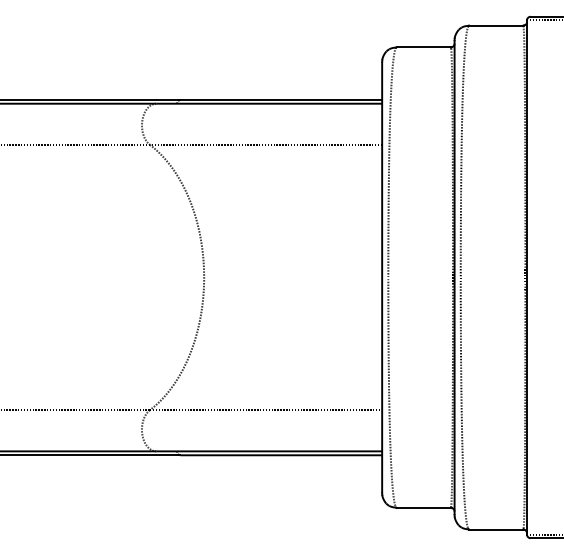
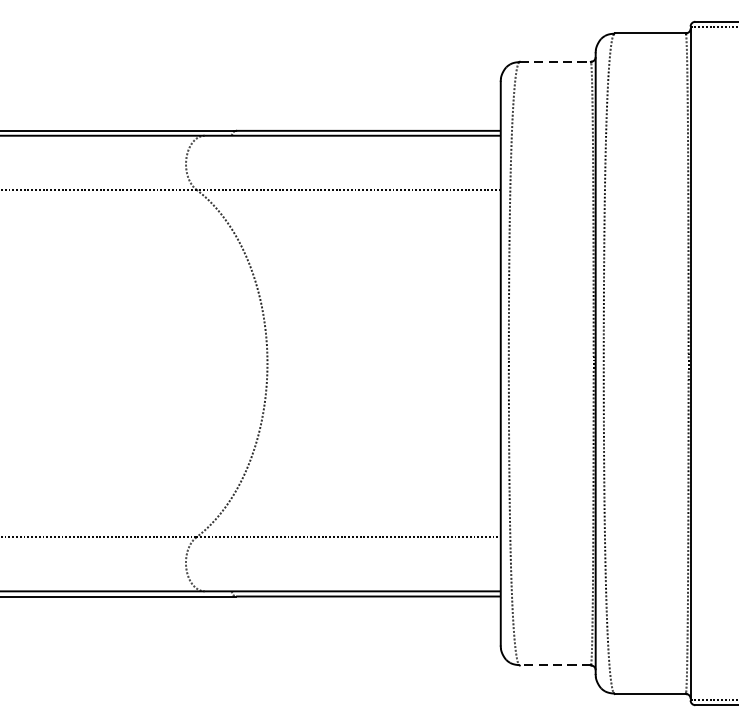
line: (424, 47) -> (556, 62), solid -> dashed
line: (423, 507) -> (554, 664), solid -> dashed

